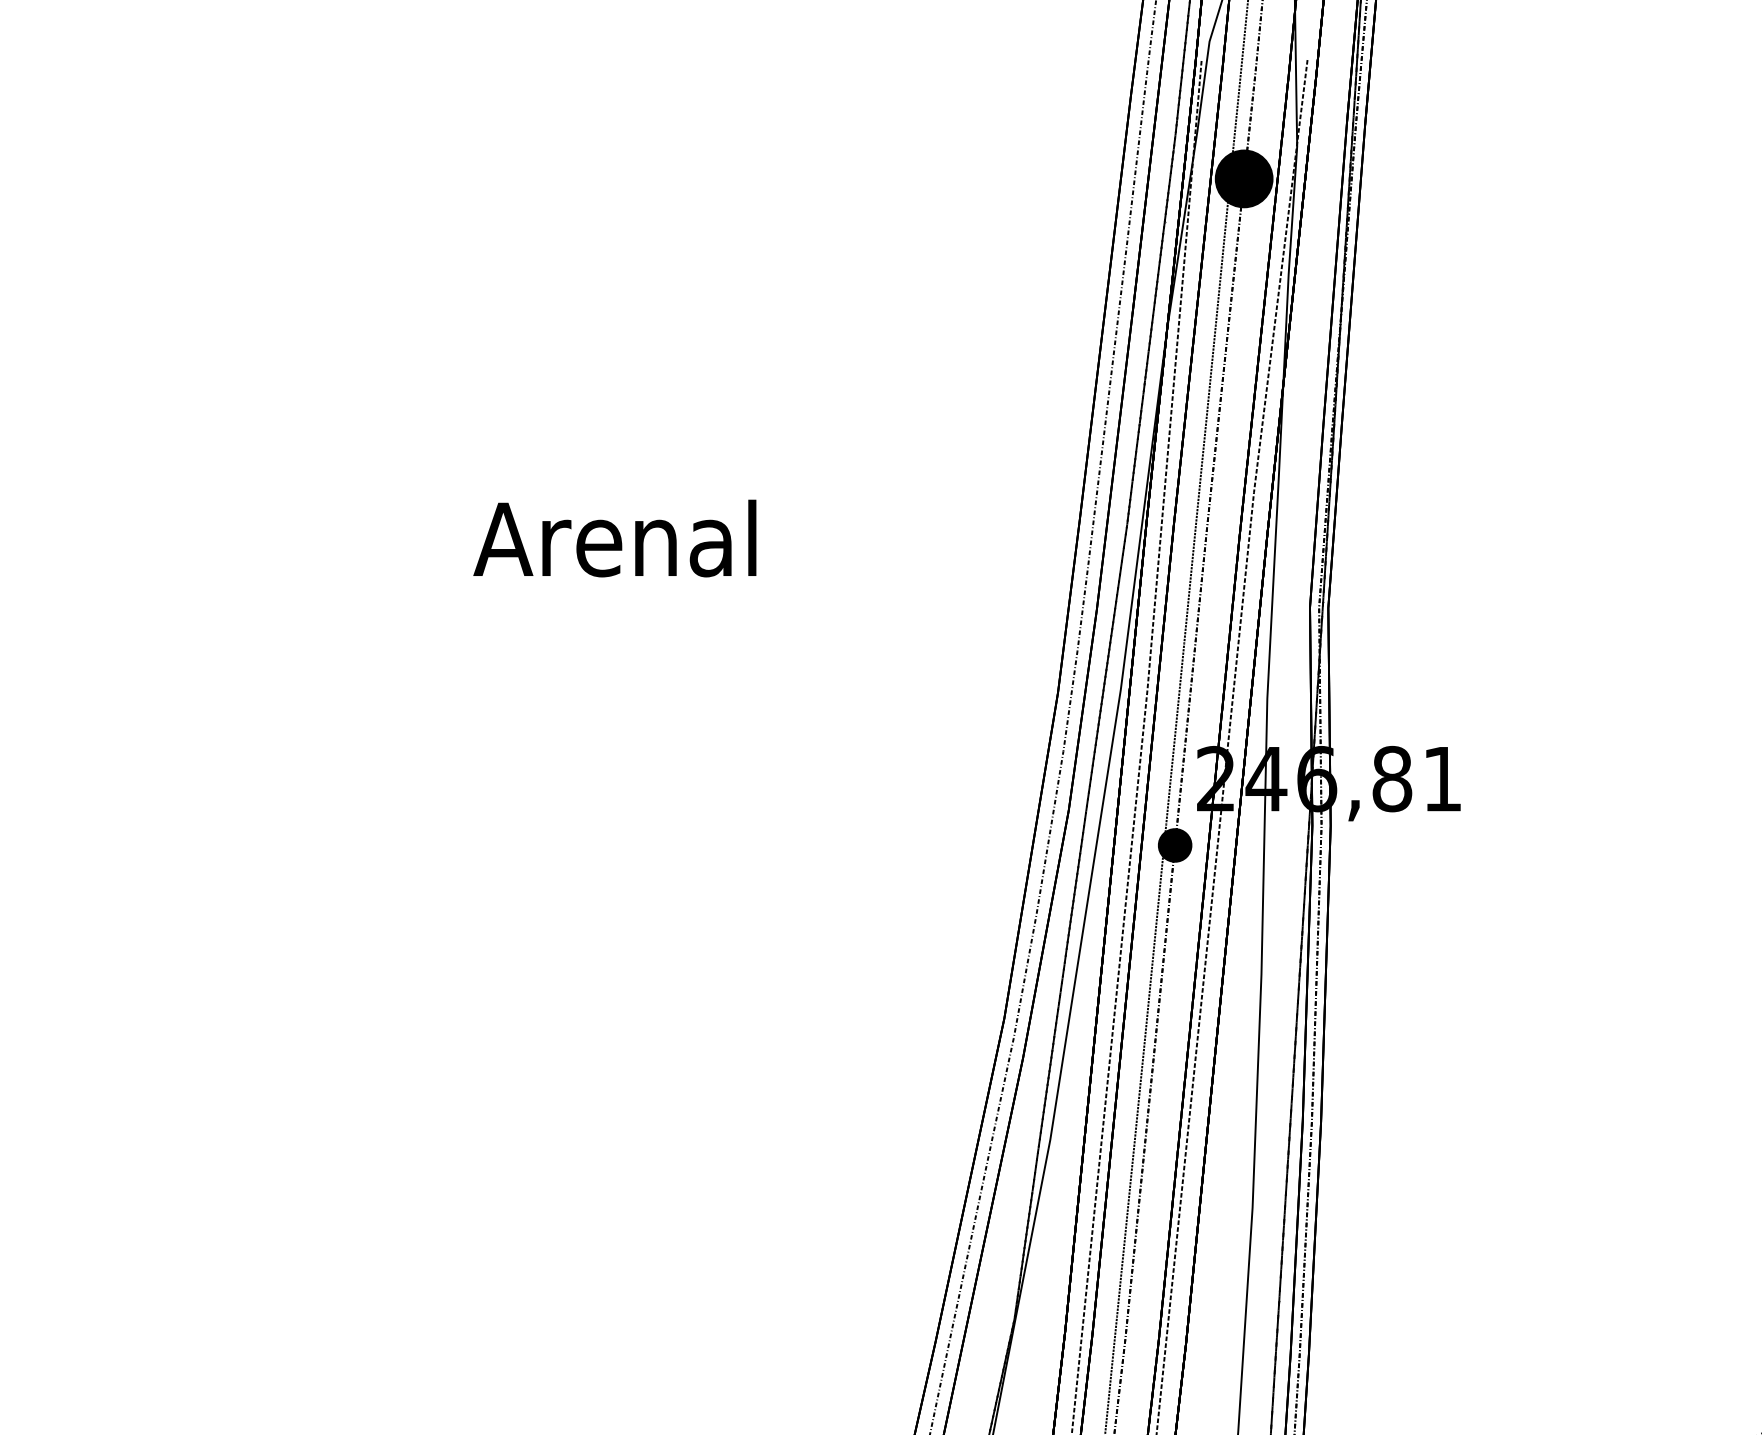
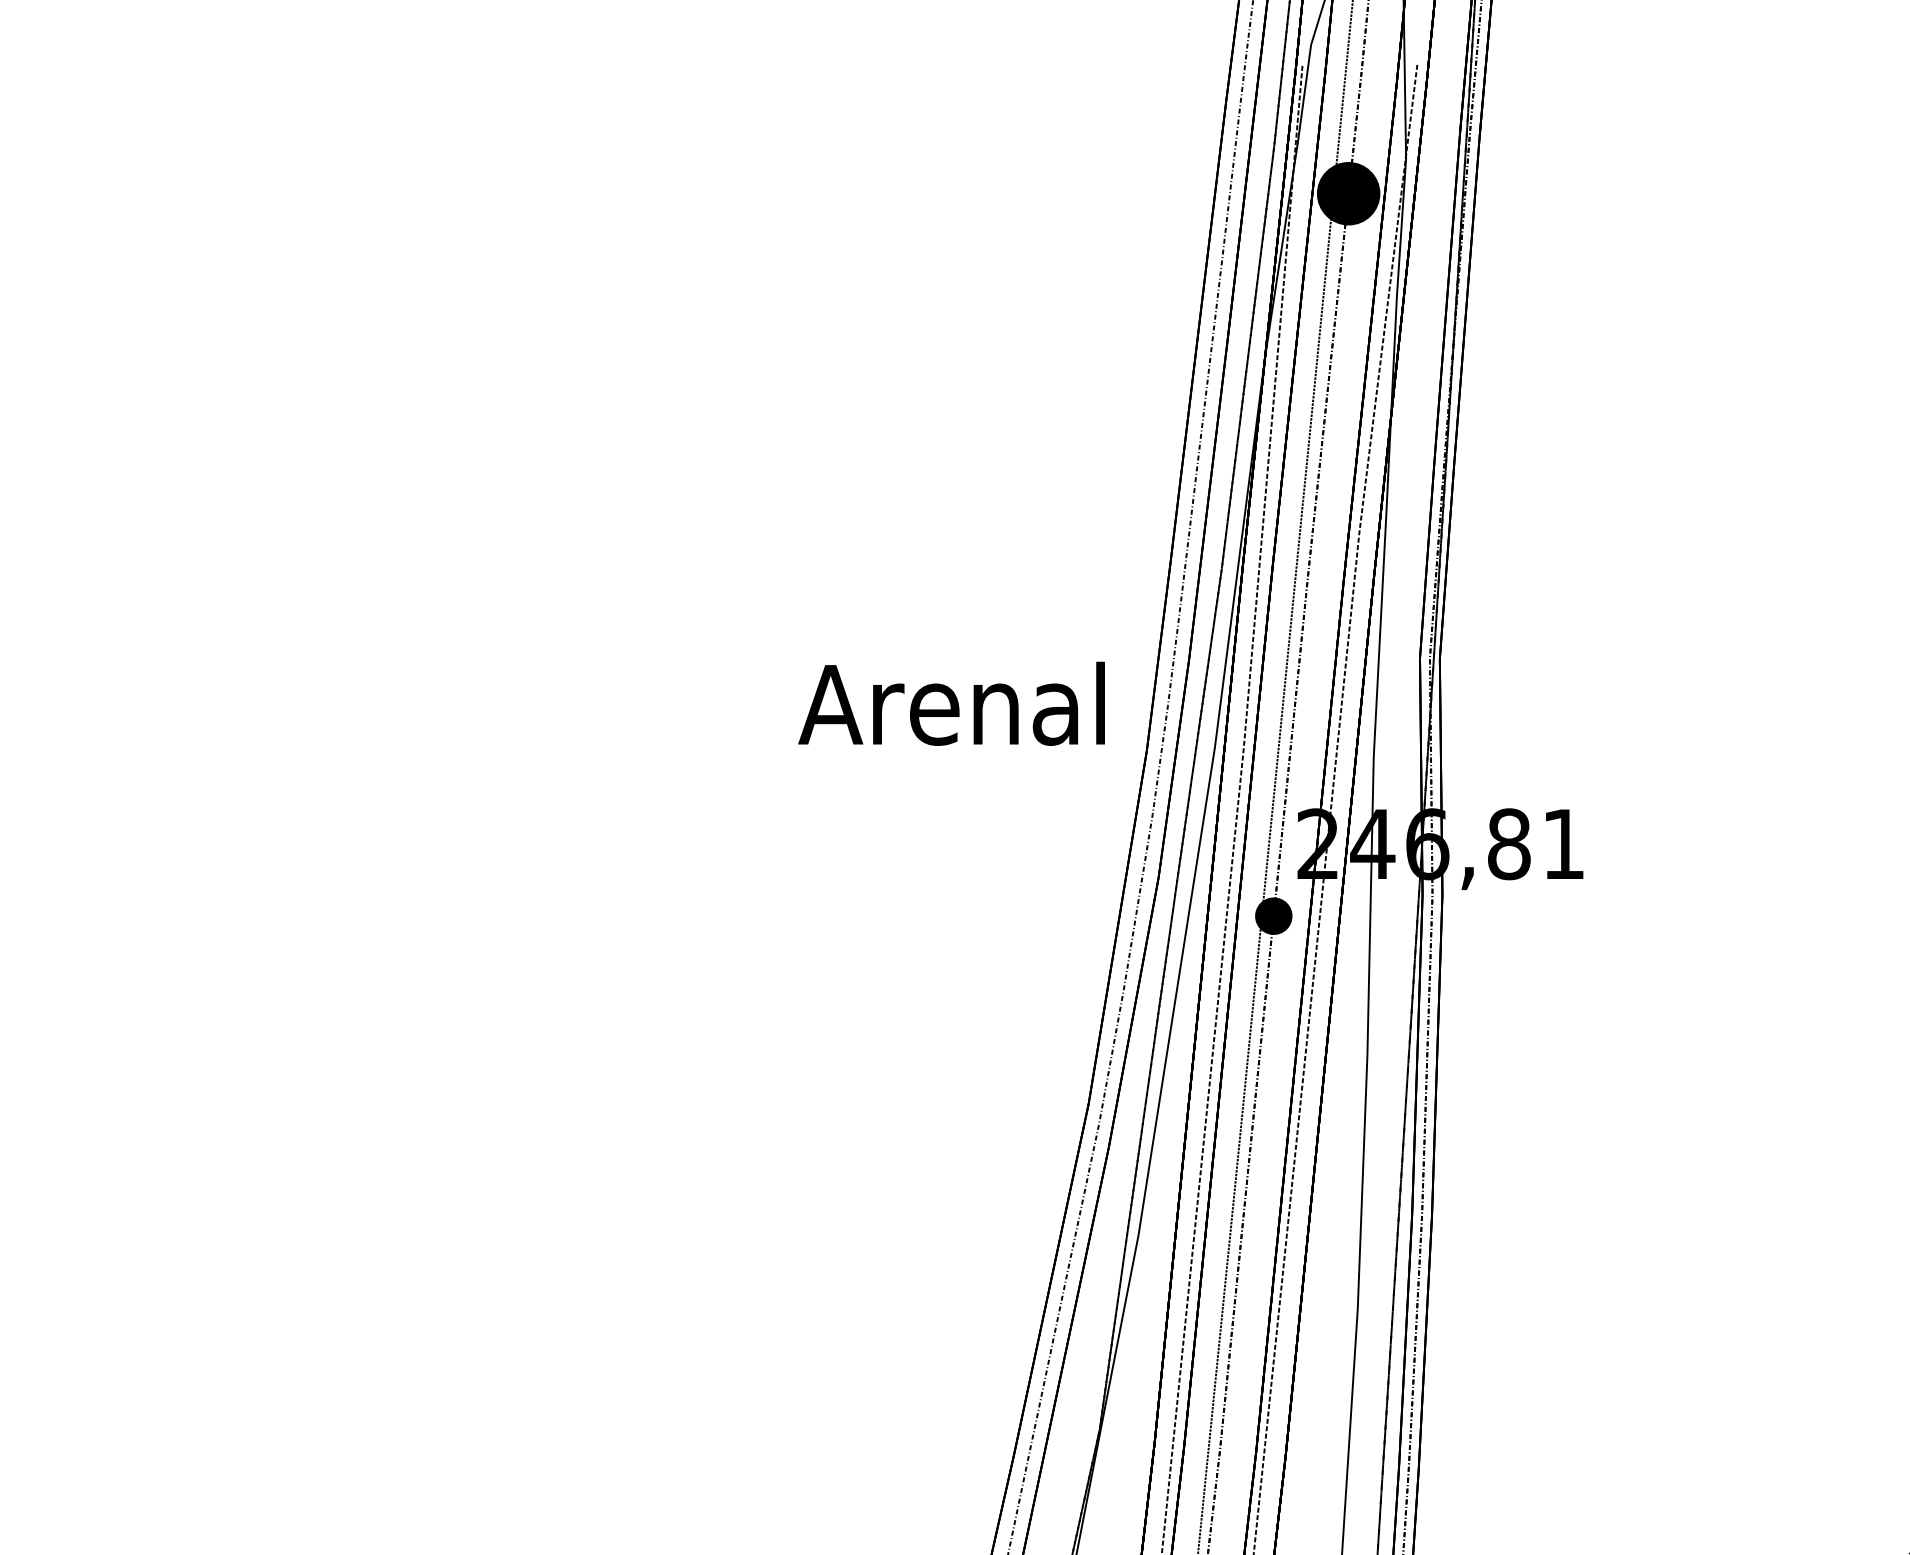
text: (614, 538) -> (951, 703), moved

